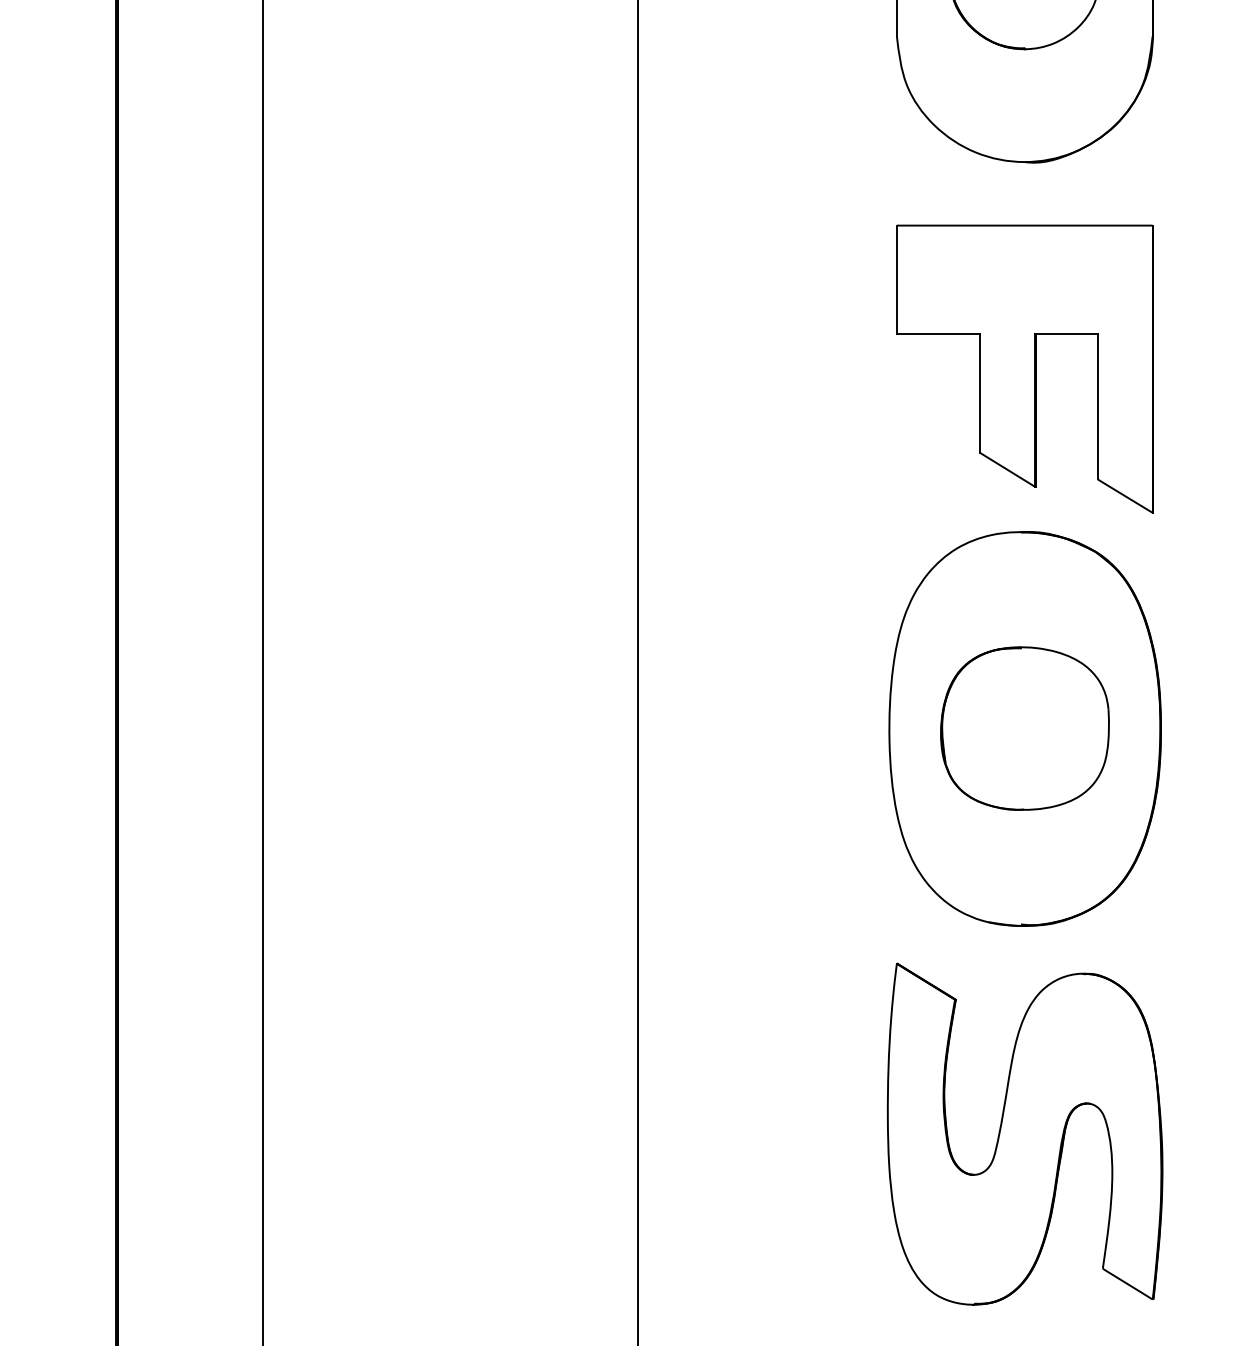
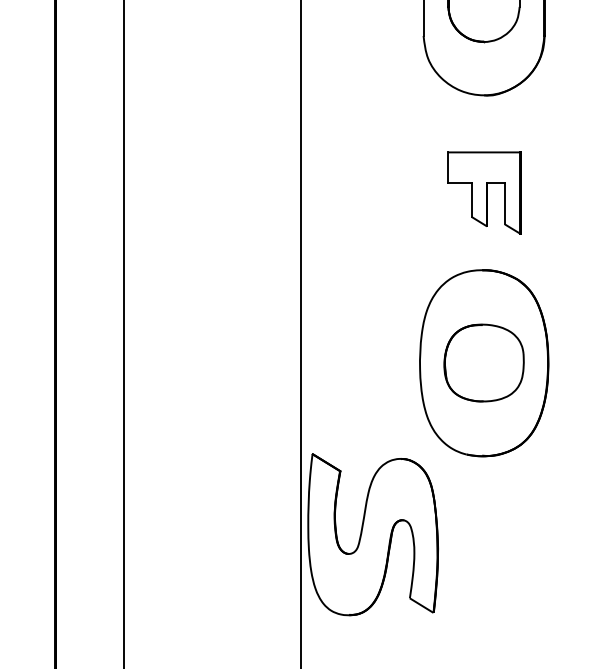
part: (1025, 367) -> (484, 192), size x0.6
part: (1023, 1133) -> (372, 534), moved

